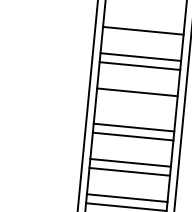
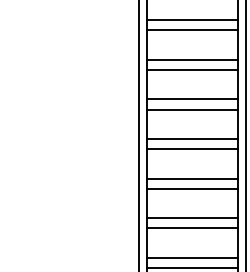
line: (144, 21) -> (192, 20), added
line: (136, 101) -> (192, 109), added

